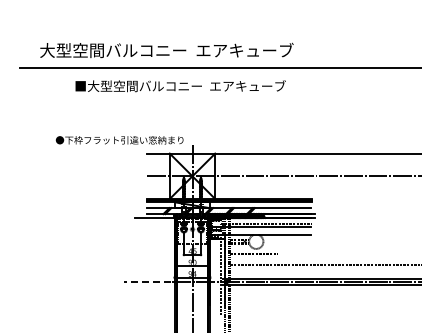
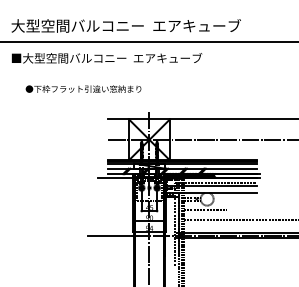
text: (180, 86) -> (106, 58), moved
text: (119, 140) -> (83, 89), moved
line: (147, 282) -> (108, 236), dashed -> solid

